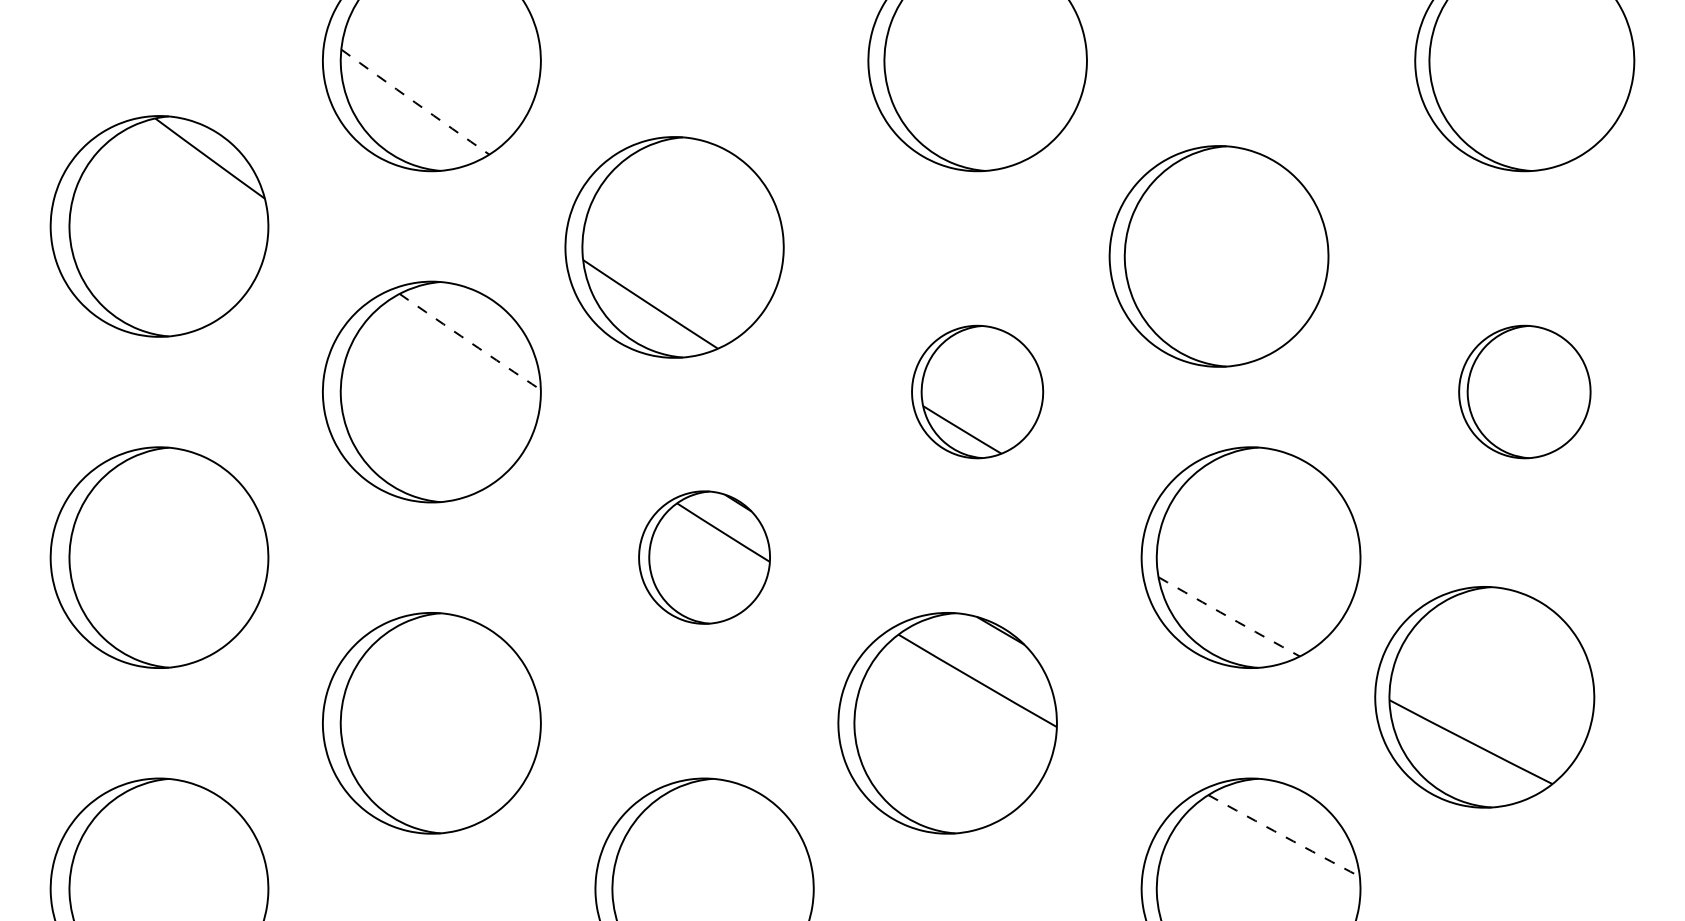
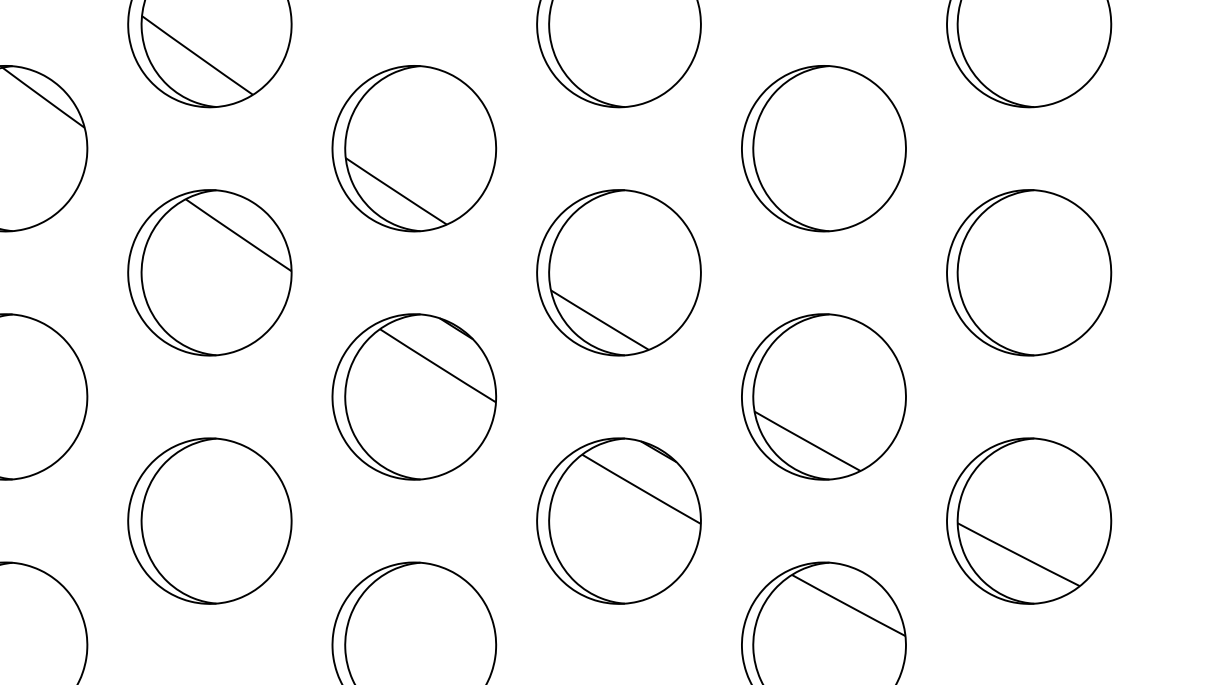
arc: (415, 102) -> (197, 55), dashed -> solid
part: (674, 247) -> (414, 148), moved
part: (1218, 256) -> (823, 148), moved
arc: (470, 342) -> (238, 235), dashed -> solid
part: (977, 391) -> (618, 272), size x1.67
part: (1524, 391) -> (1028, 272), size x1.67
part: (704, 557) -> (414, 396), size x1.67
arc: (1229, 617) -> (807, 441), dashed -> solid
part: (1484, 697) -> (1028, 521), moved
part: (947, 723) -> (618, 521), moved
arc: (1283, 836) -> (848, 605), dashed -> solid

